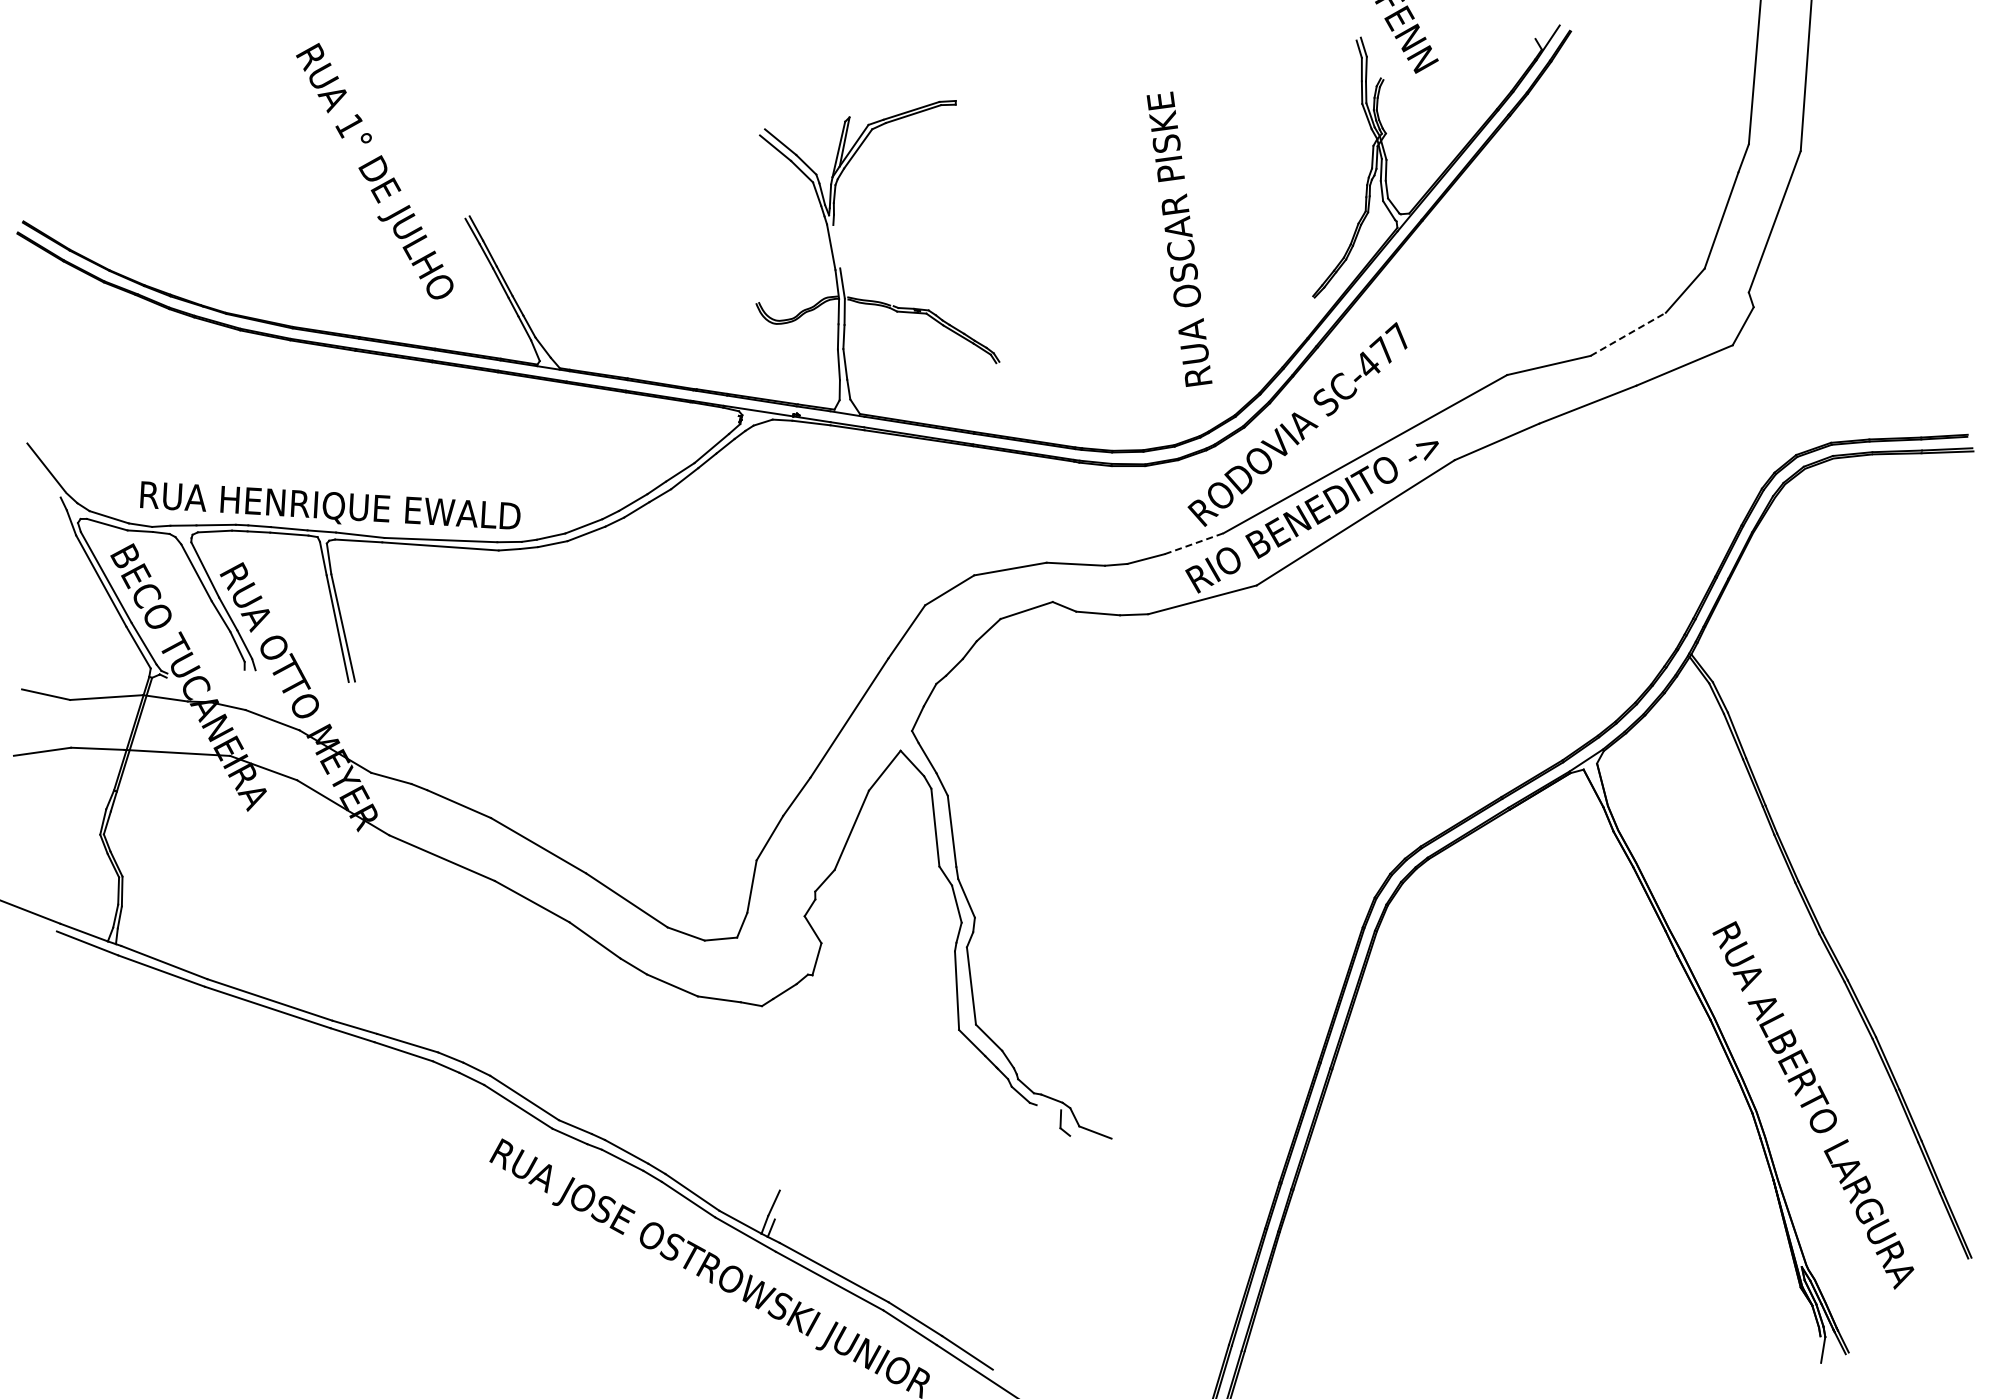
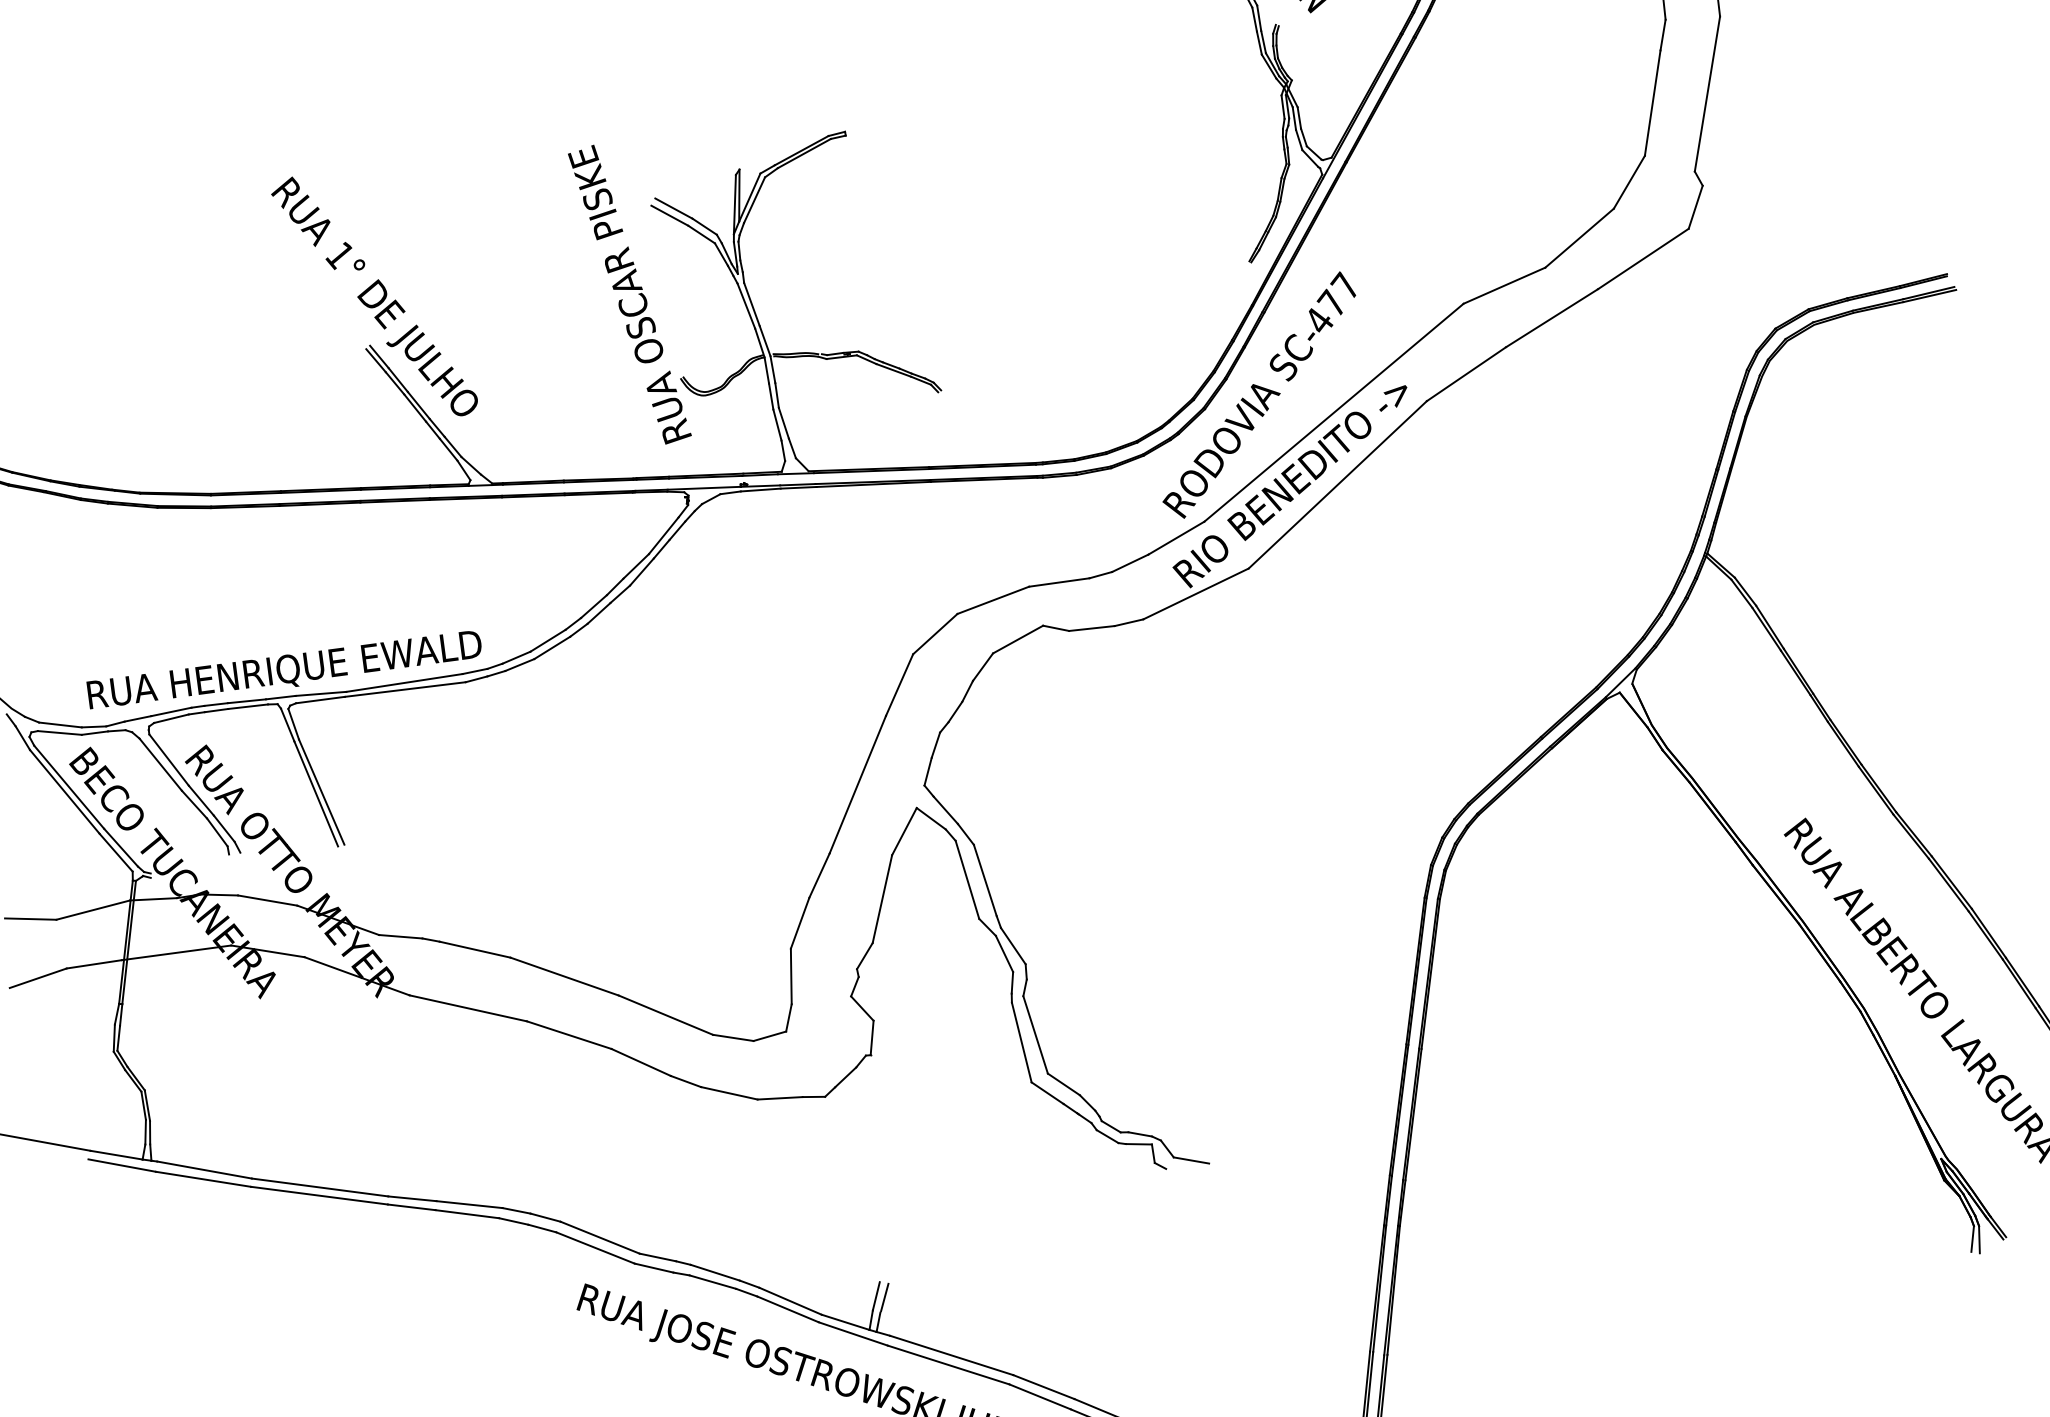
text: (374, 171) -> (374, 297), moved
text: (1179, 238) -> (629, 293), moved
line: (836, 246) -> (751, 304), added
line: (1628, 334) -> (1579, 238), dashed -> solid
line: (1194, 543) -> (1176, 537), dashed -> solid
line: (1048, 1107) -> (1138, 1144), added
line: (781, 1205) -> (884, 1297), added
line: (1816, 1348) -> (1972, 1239), added

